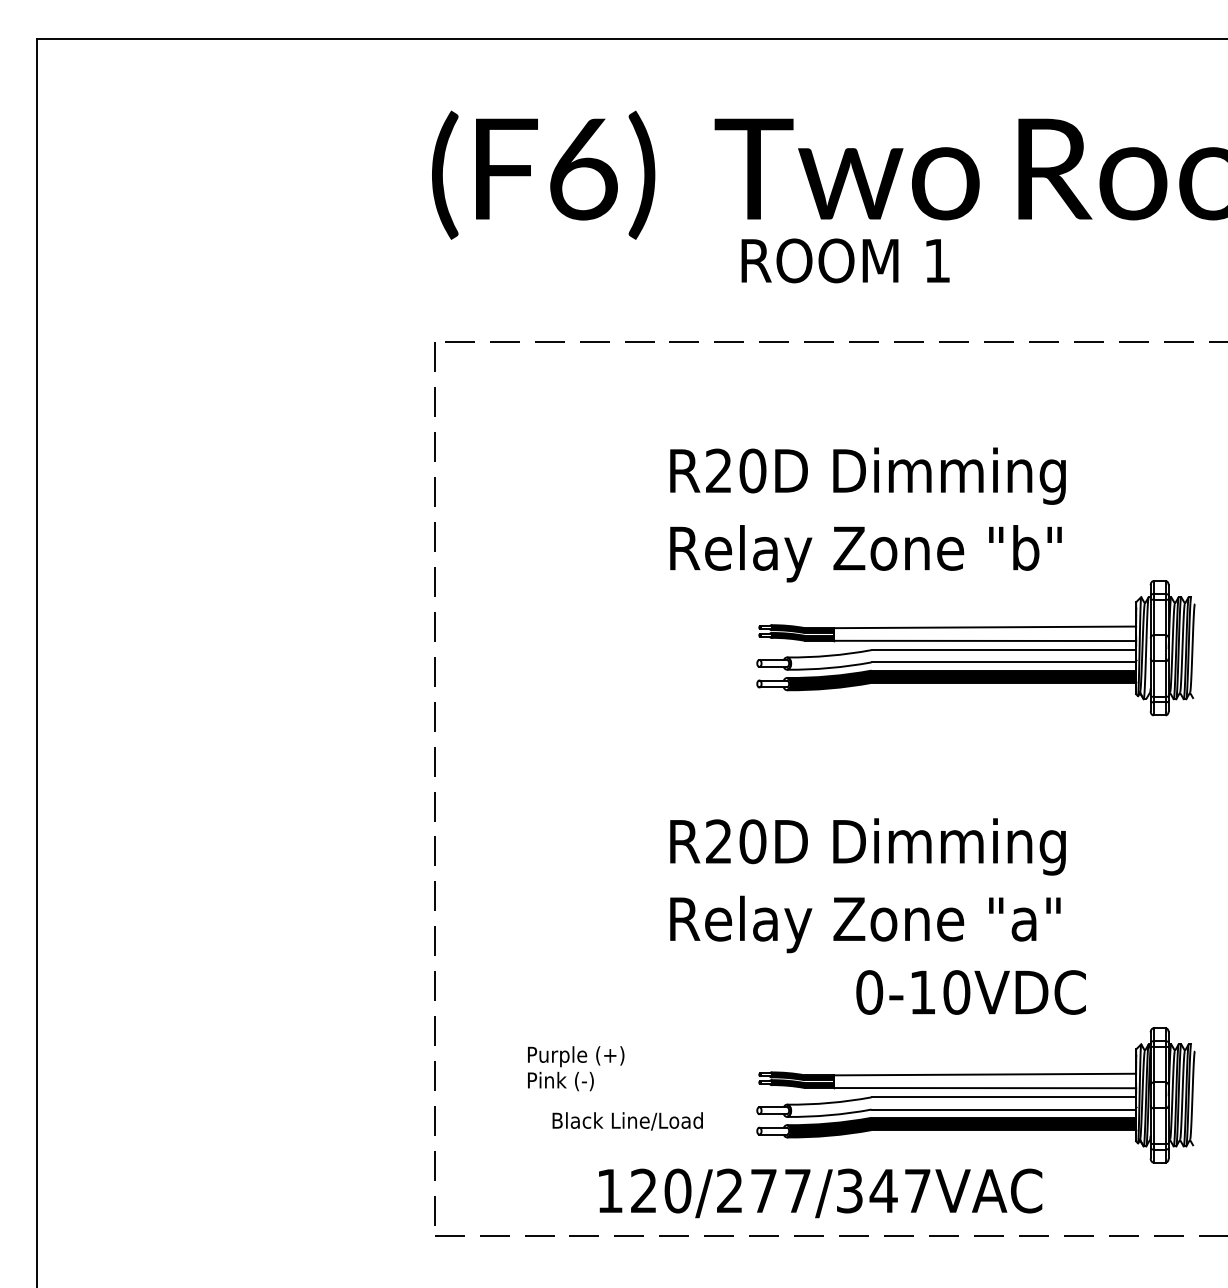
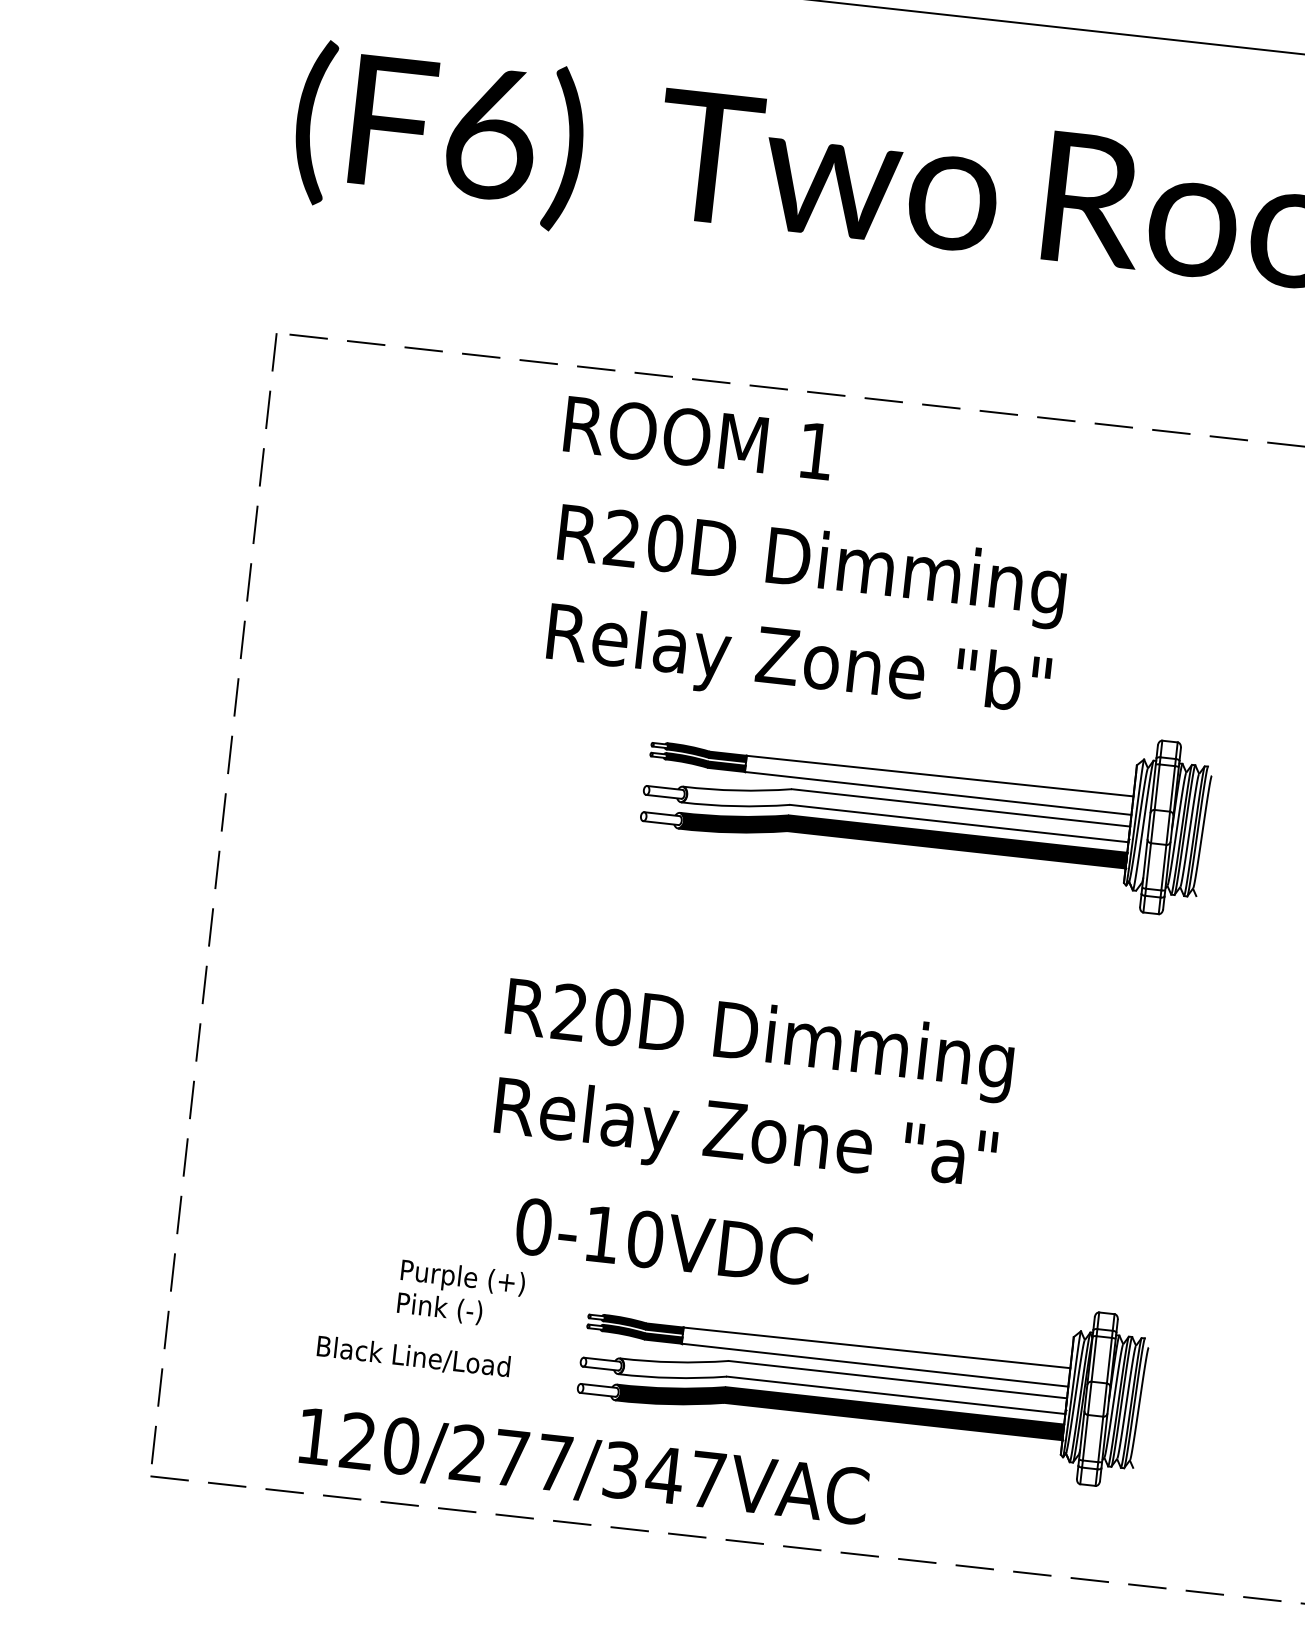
text: (845, 260) -> (698, 437), moved
text: (970, 992) -> (662, 1241), moved
text: (576, 1068) -> (461, 1294), moved
text: (820, 1193) -> (583, 1469), moved

